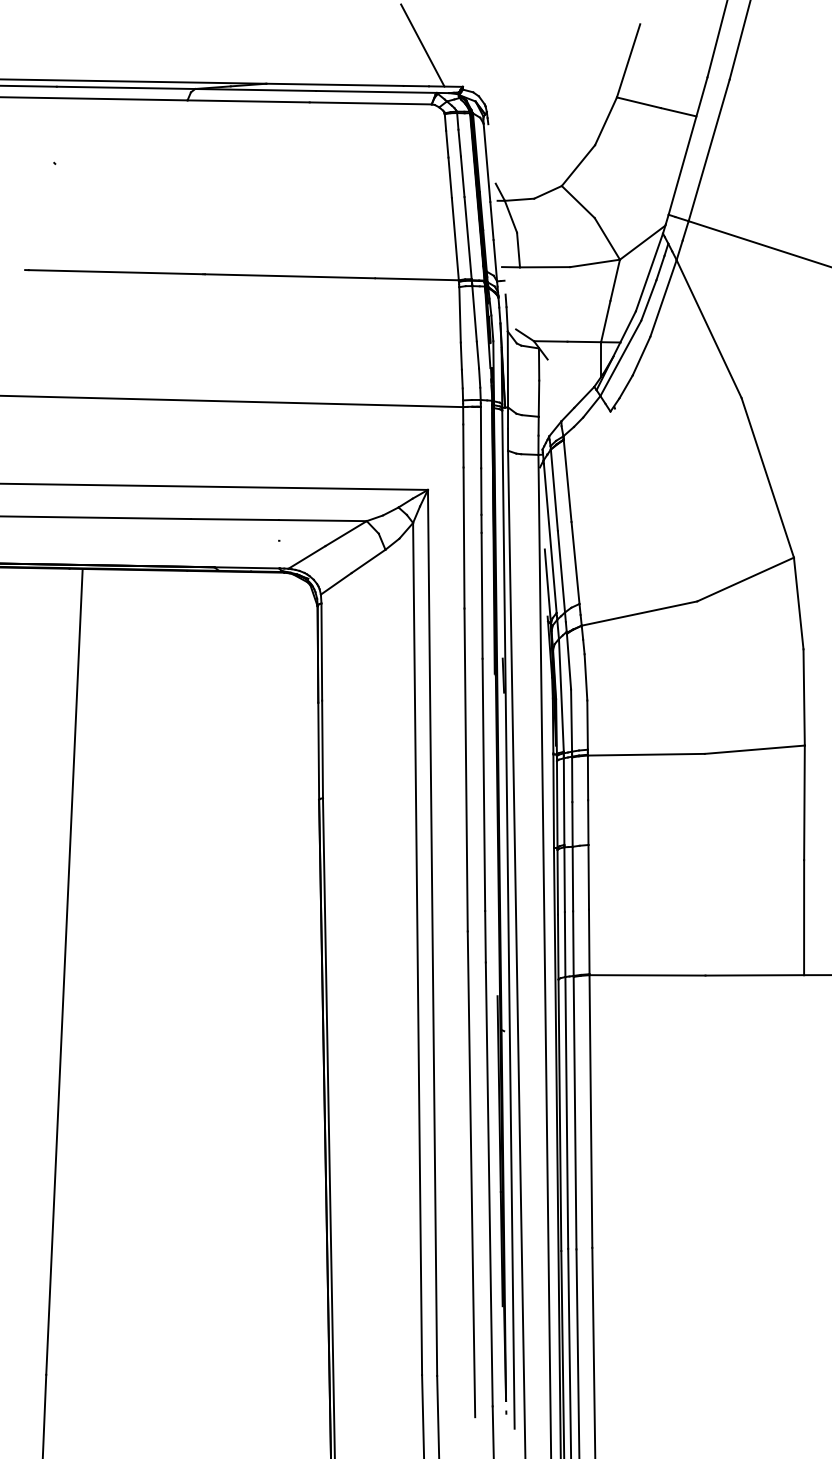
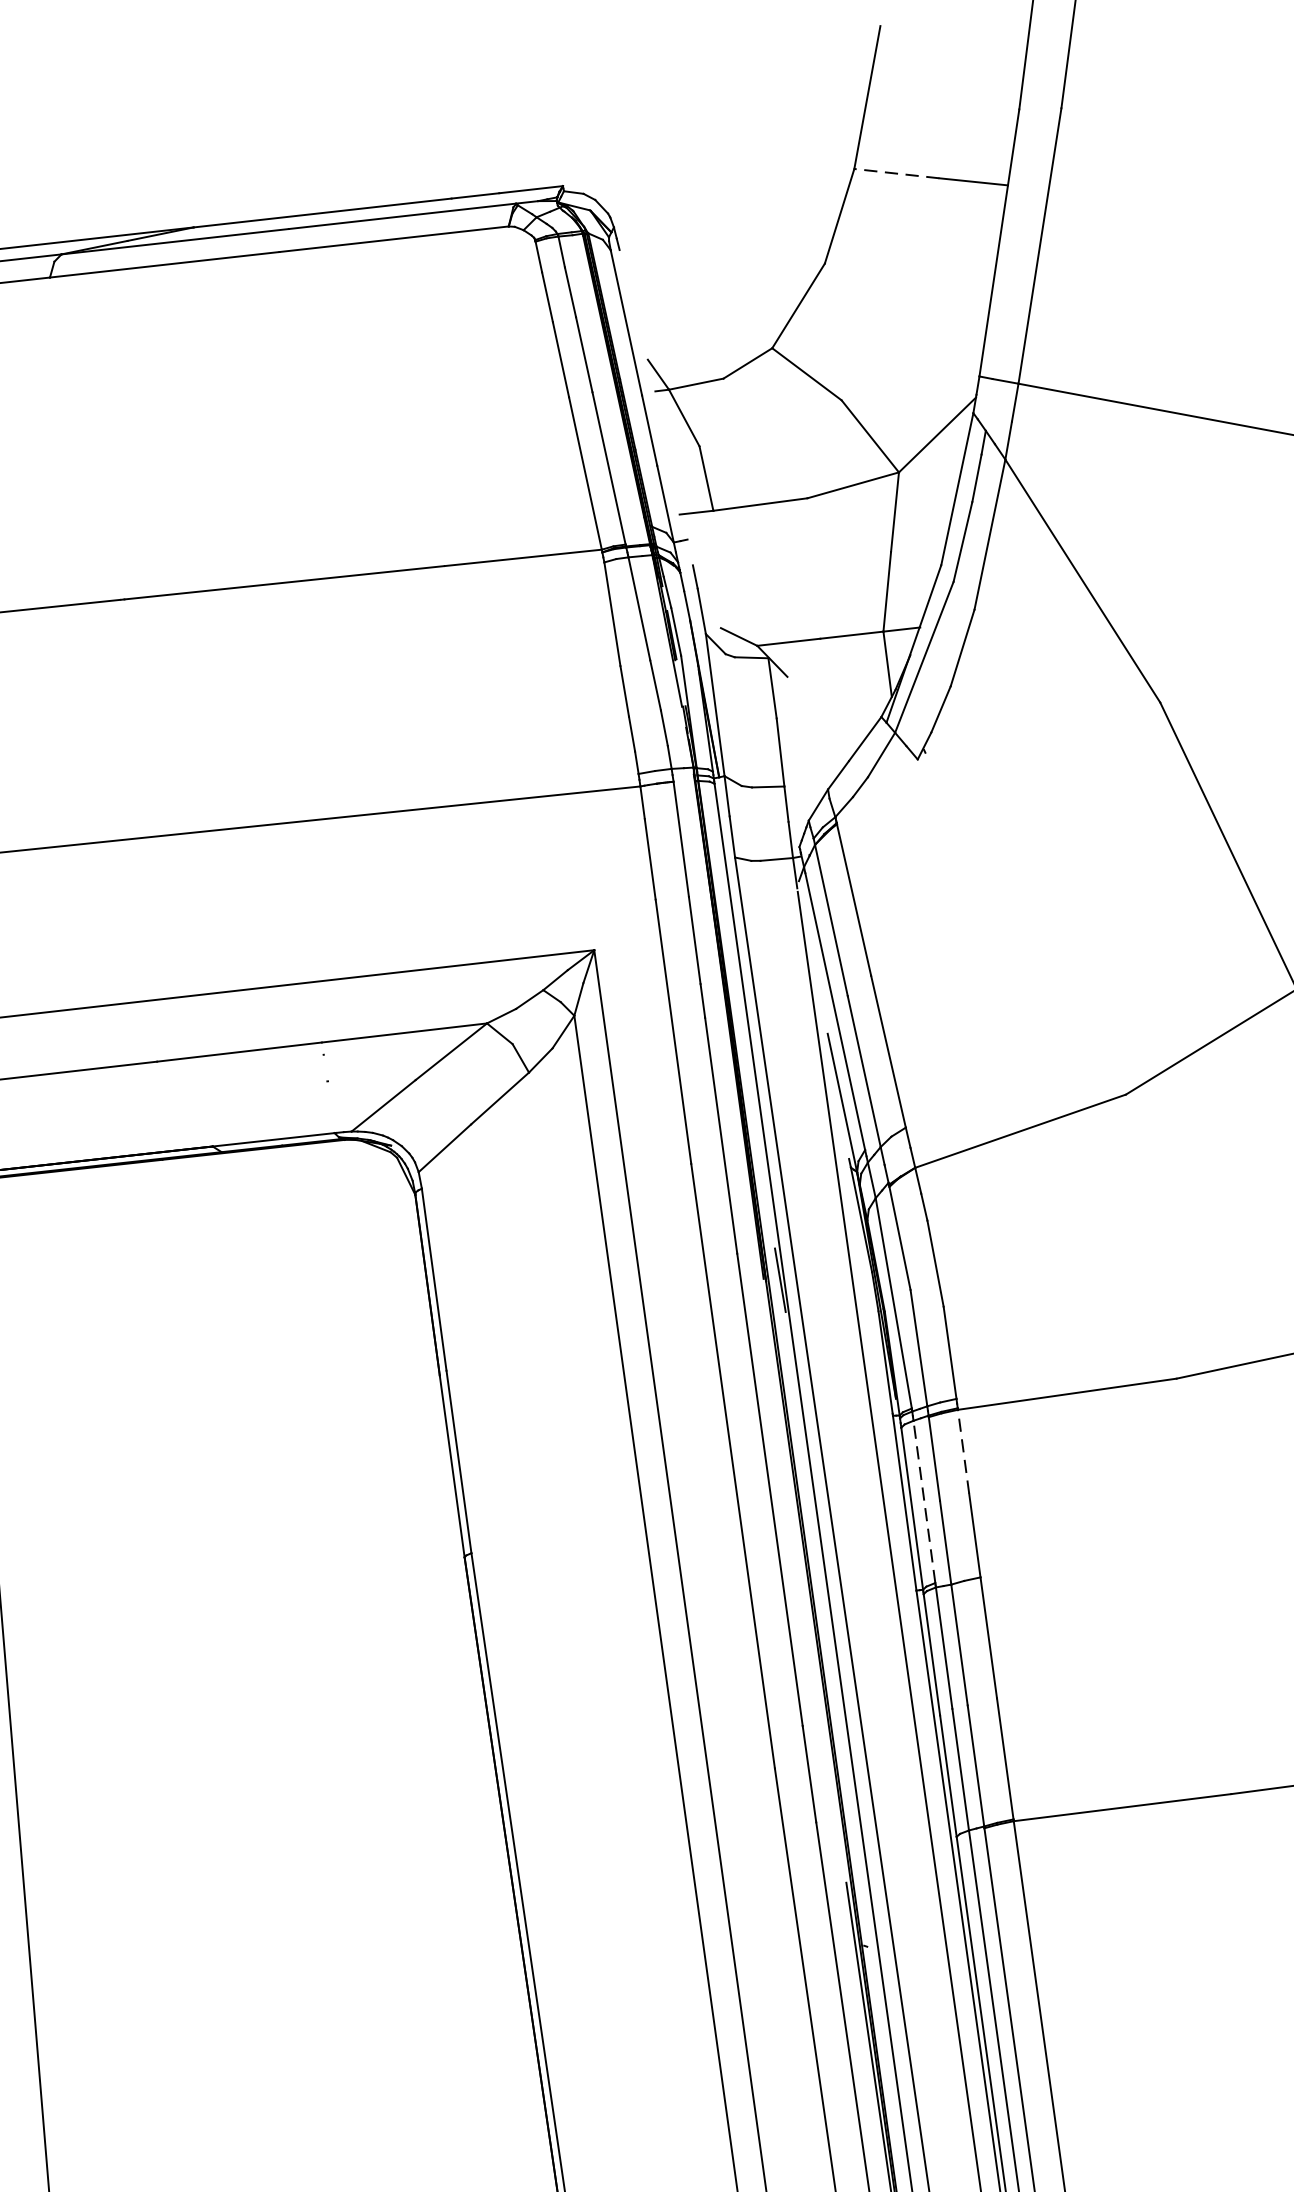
line: (422, 45) -> (477, 118), removed
line: (638, 102) -> (895, 173), solid -> dashed
line: (588, 777) -> (964, 1450), solid -> dashed
line: (564, 801) -> (925, 1501), solid -> dashed

